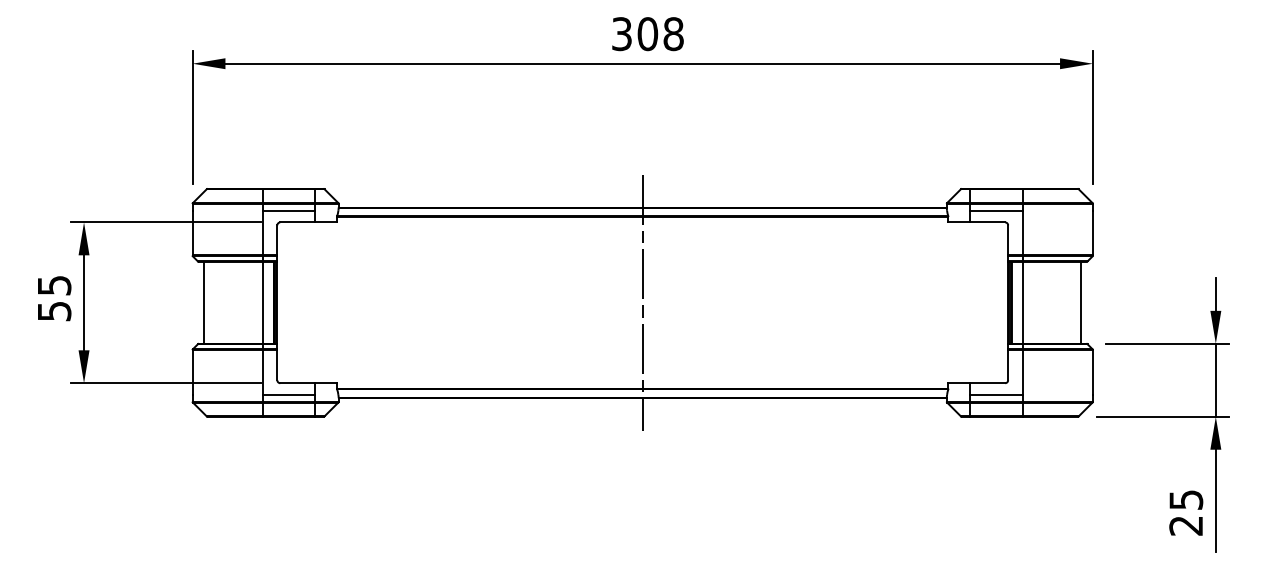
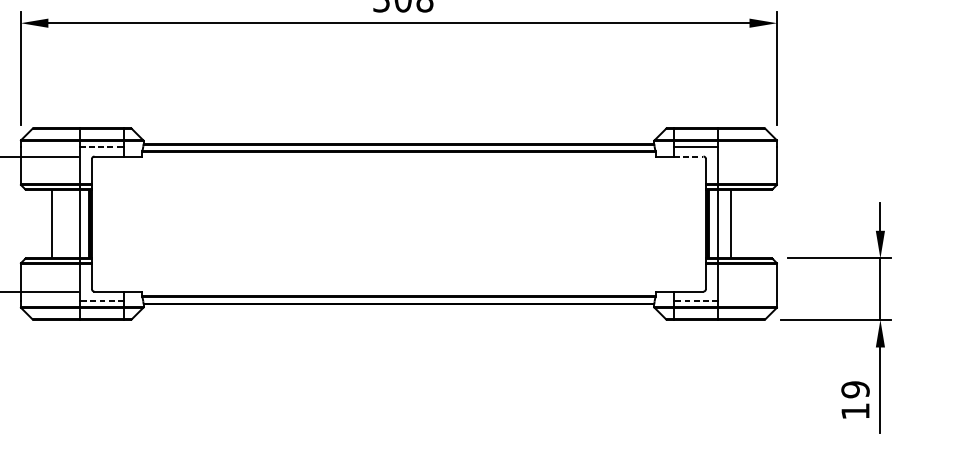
line: (289, 210) -> (102, 146), solid -> dashed
line: (987, 222) -> (688, 156), solid -> dashed
line: (204, 302) -> (51, 223), moved
line: (642, 302) -> (398, 223), removed
line: (1081, 302) -> (731, 223), moved
line: (288, 394) -> (101, 301), solid -> dashed
line: (995, 394) -> (695, 301), solid -> dashed
text: (1186, 512) -> (855, 400), 25 -> 19

